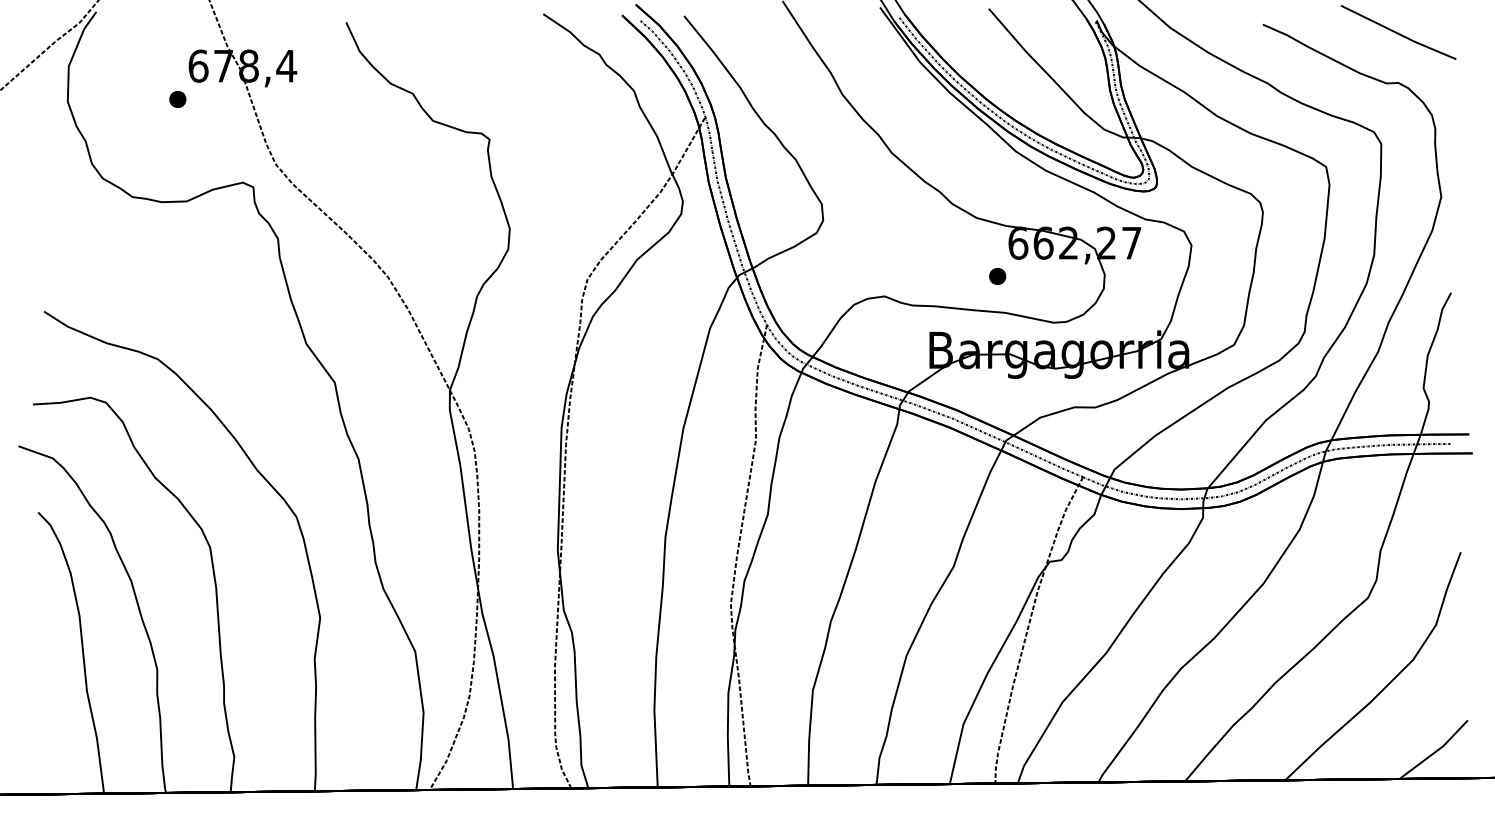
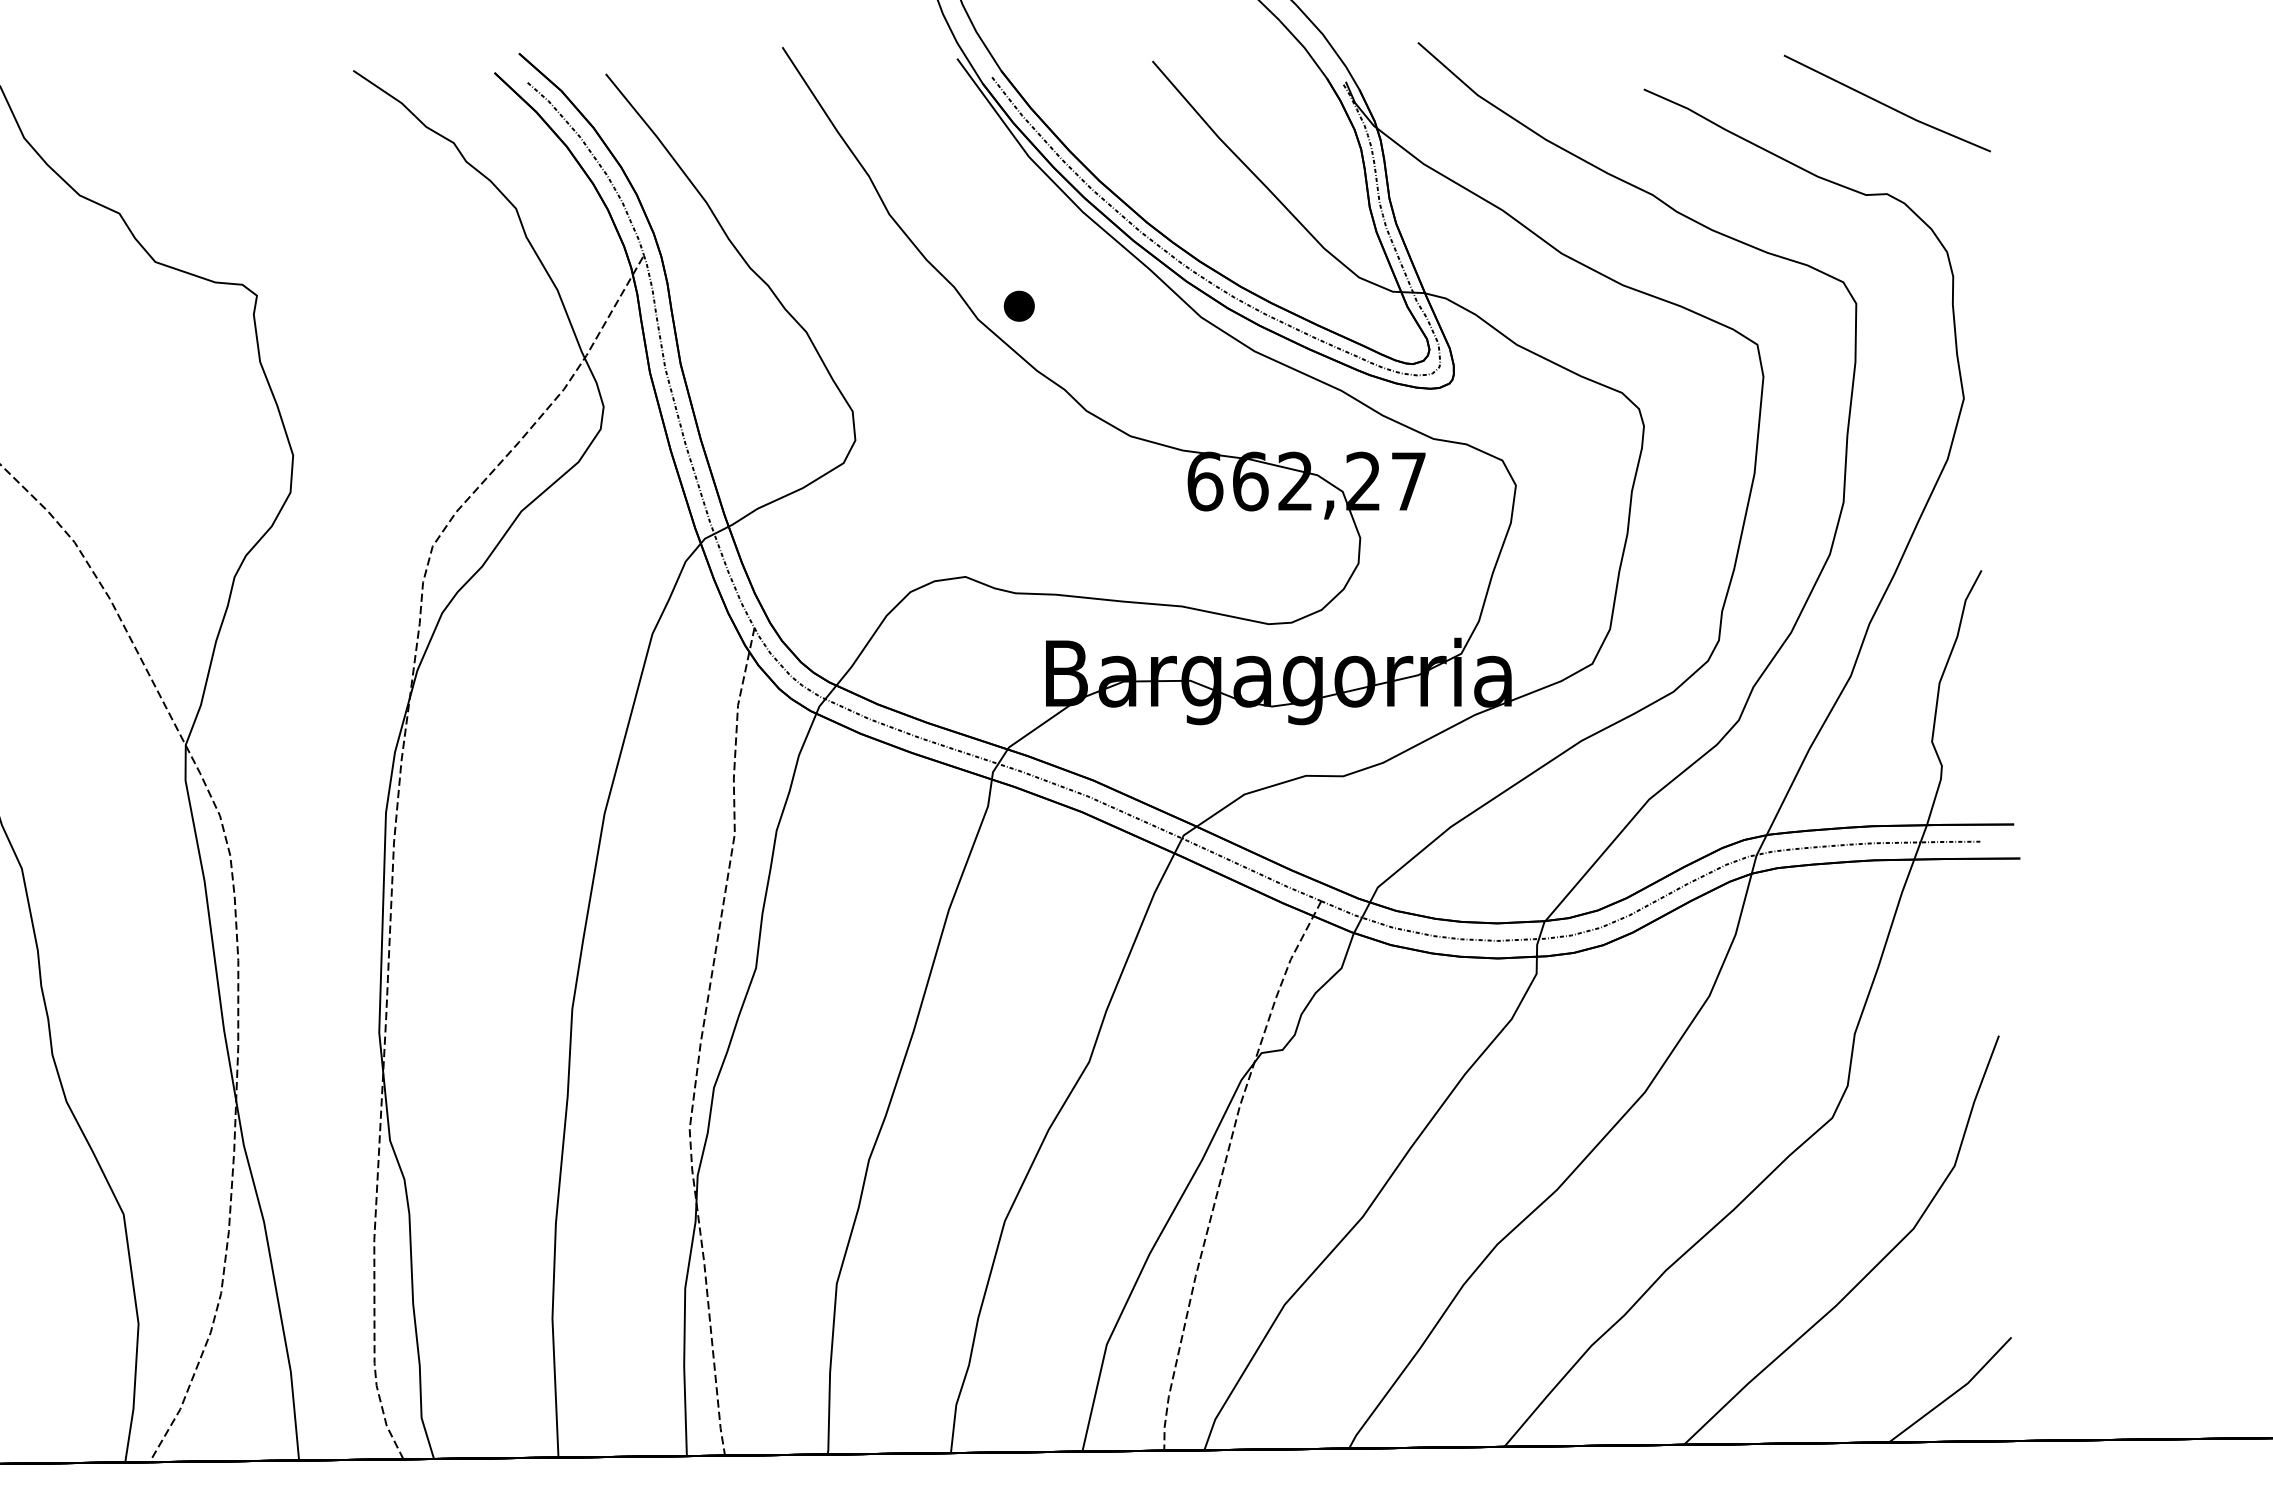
part: (997, 276) -> (1019, 306), moved

